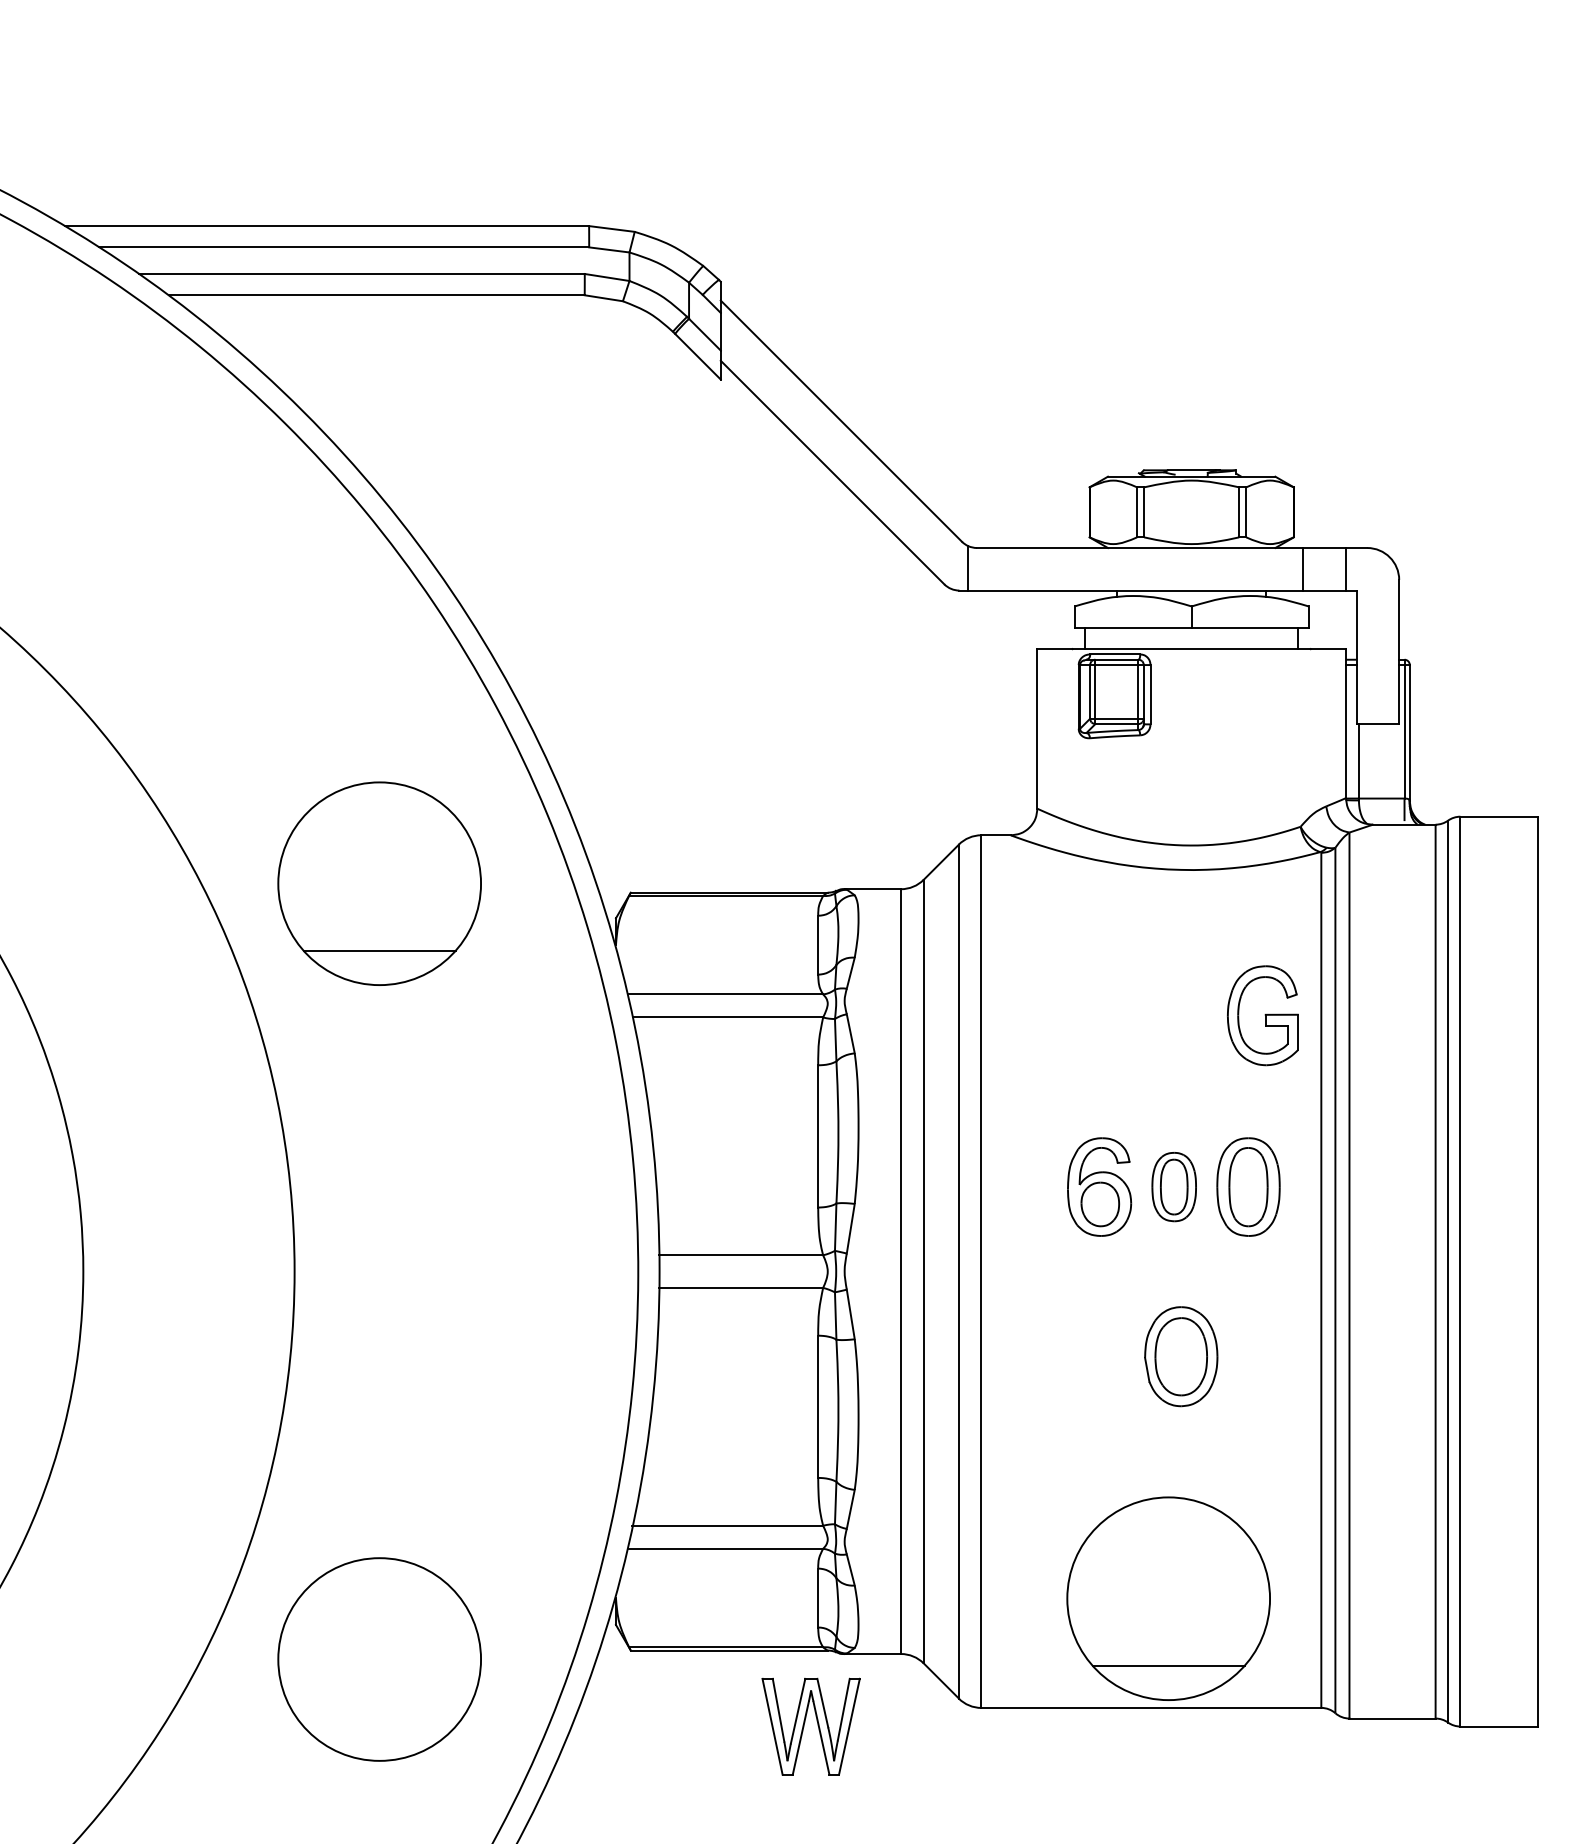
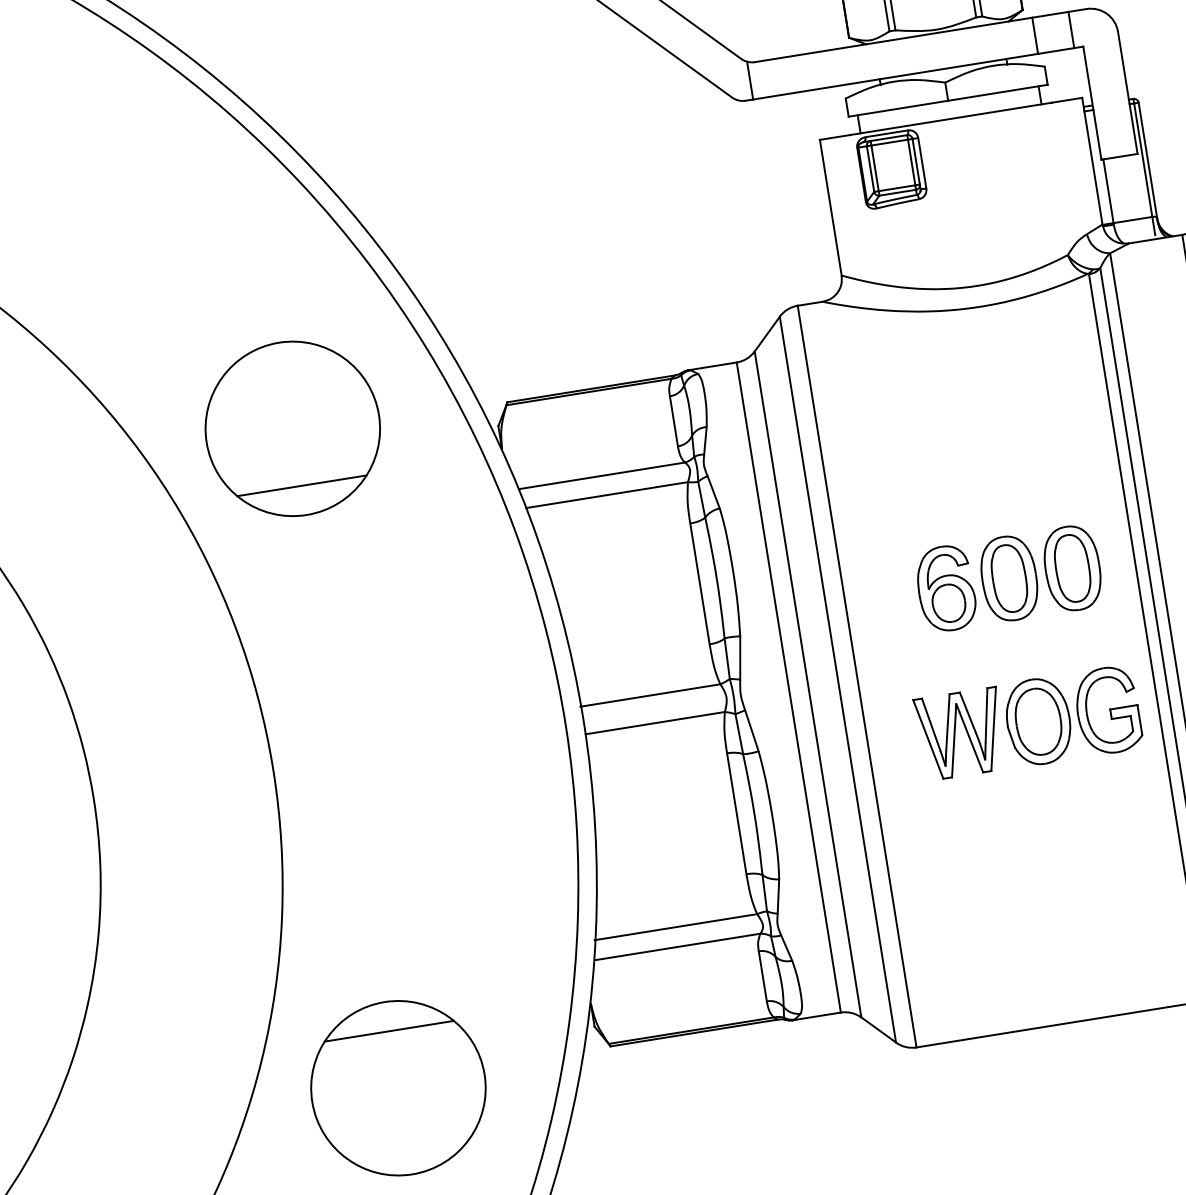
part: (1262, 1015) -> (1107, 710), moved
part: (1174, 1186) -> (1009, 577), size x1.43
line: (379, 1592) -> (389, 1031), added
part: (1168, 1598) -> (1060, 928), removed
part: (810, 1726) -> (960, 734), moved

